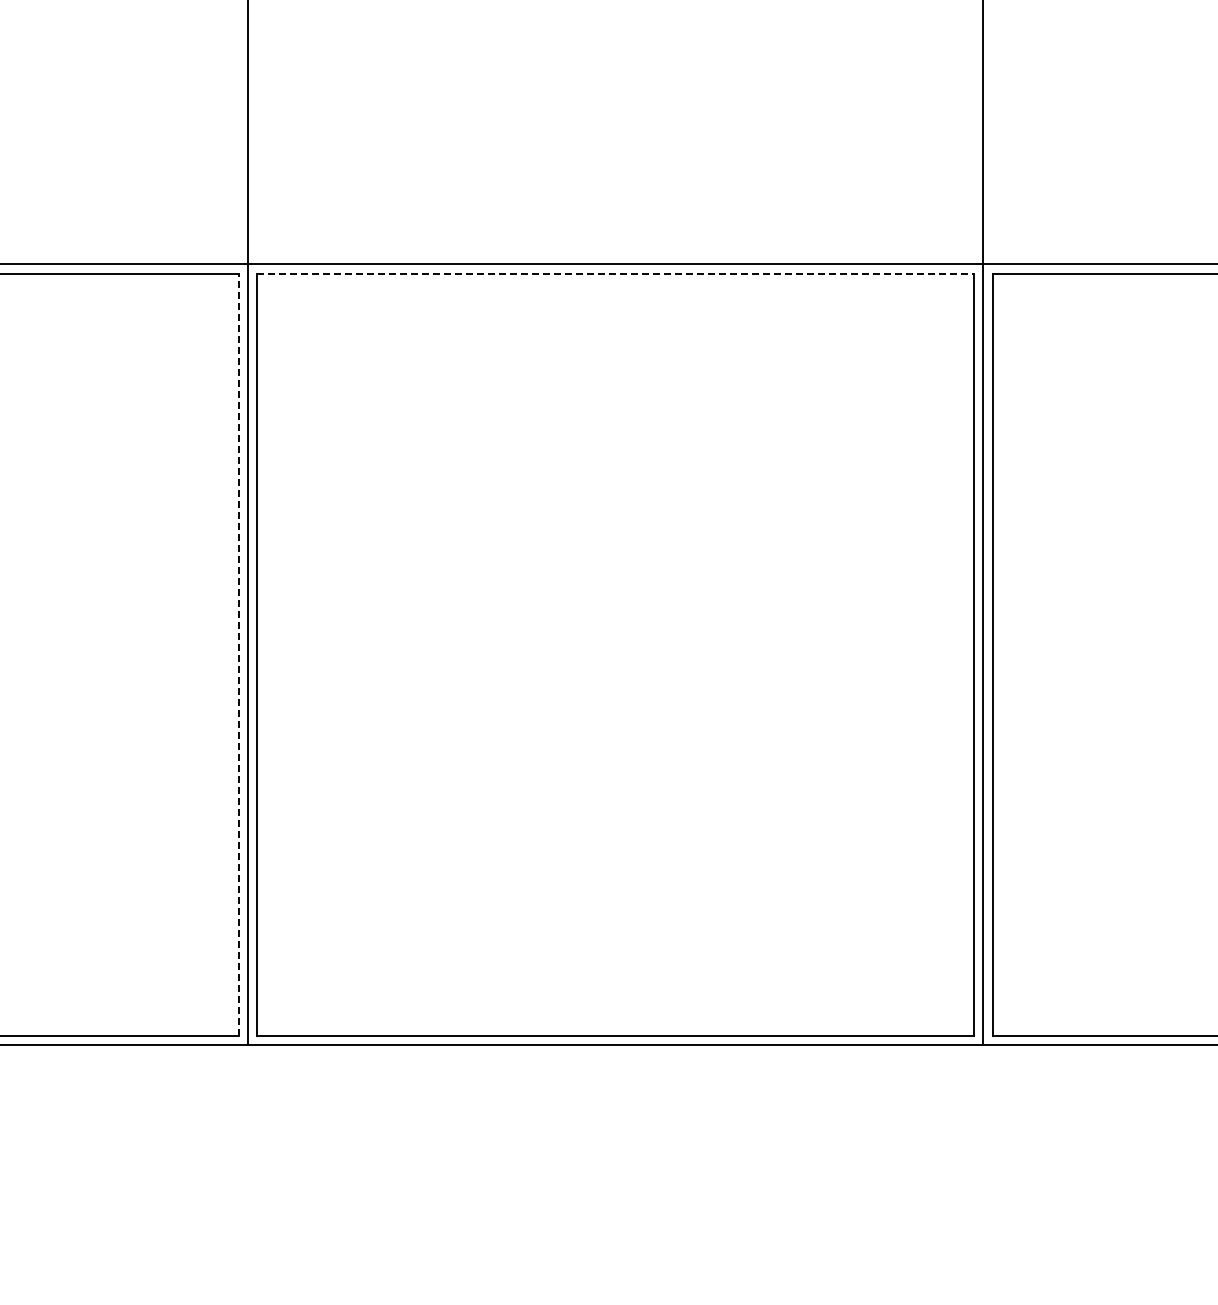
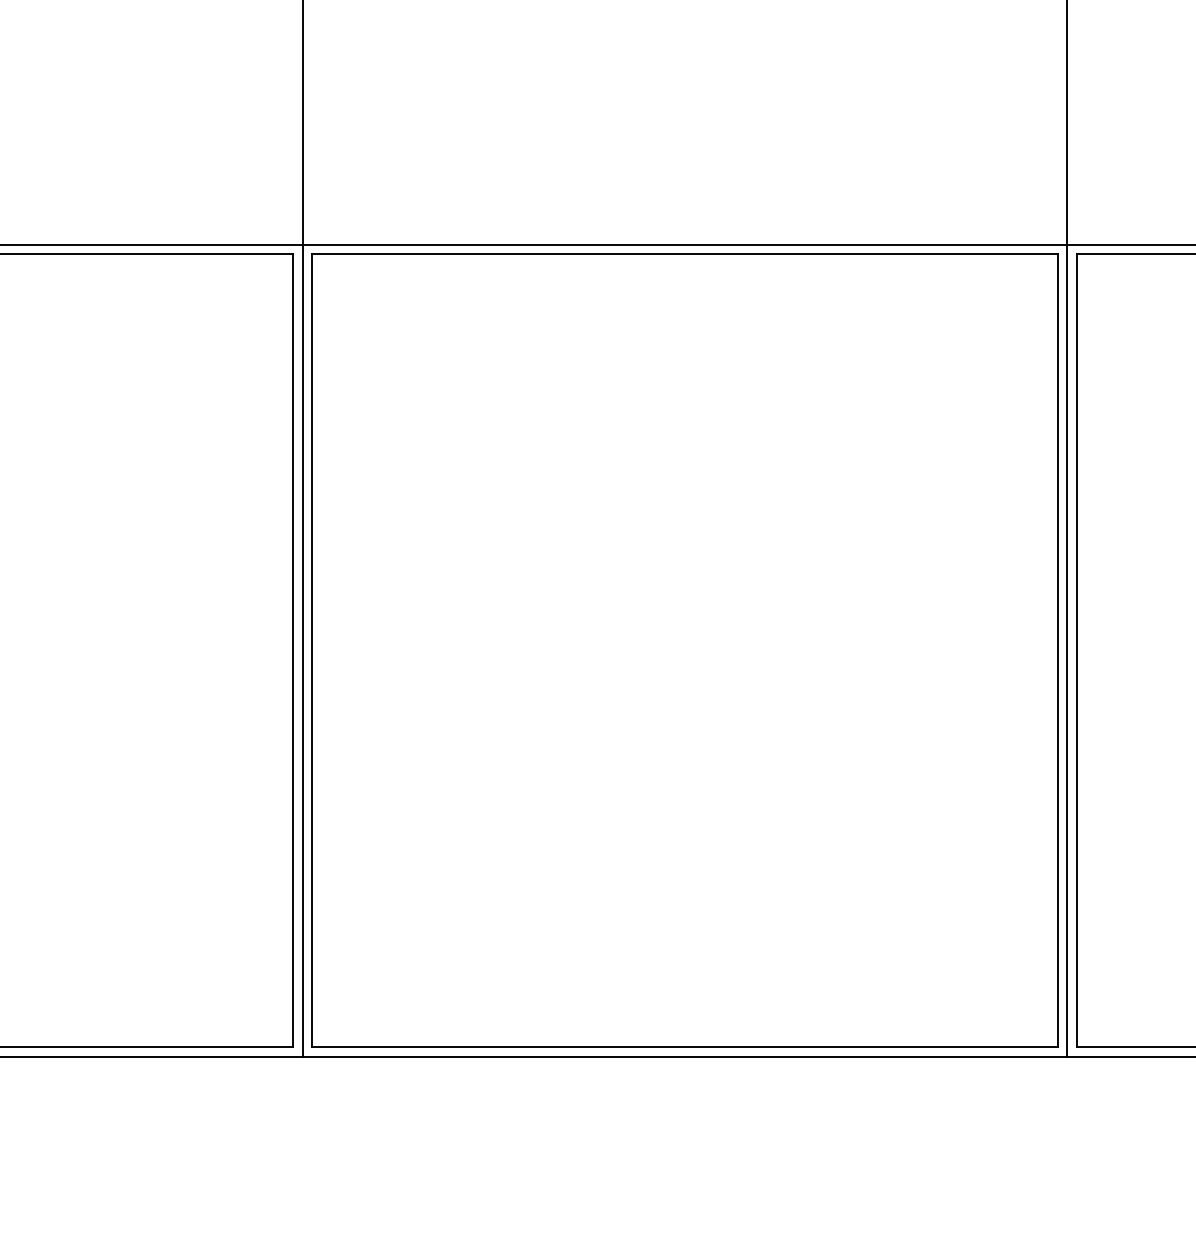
line: (616, 273) -> (685, 254), dashed -> solid
line: (238, 654) -> (292, 650), dashed -> solid

